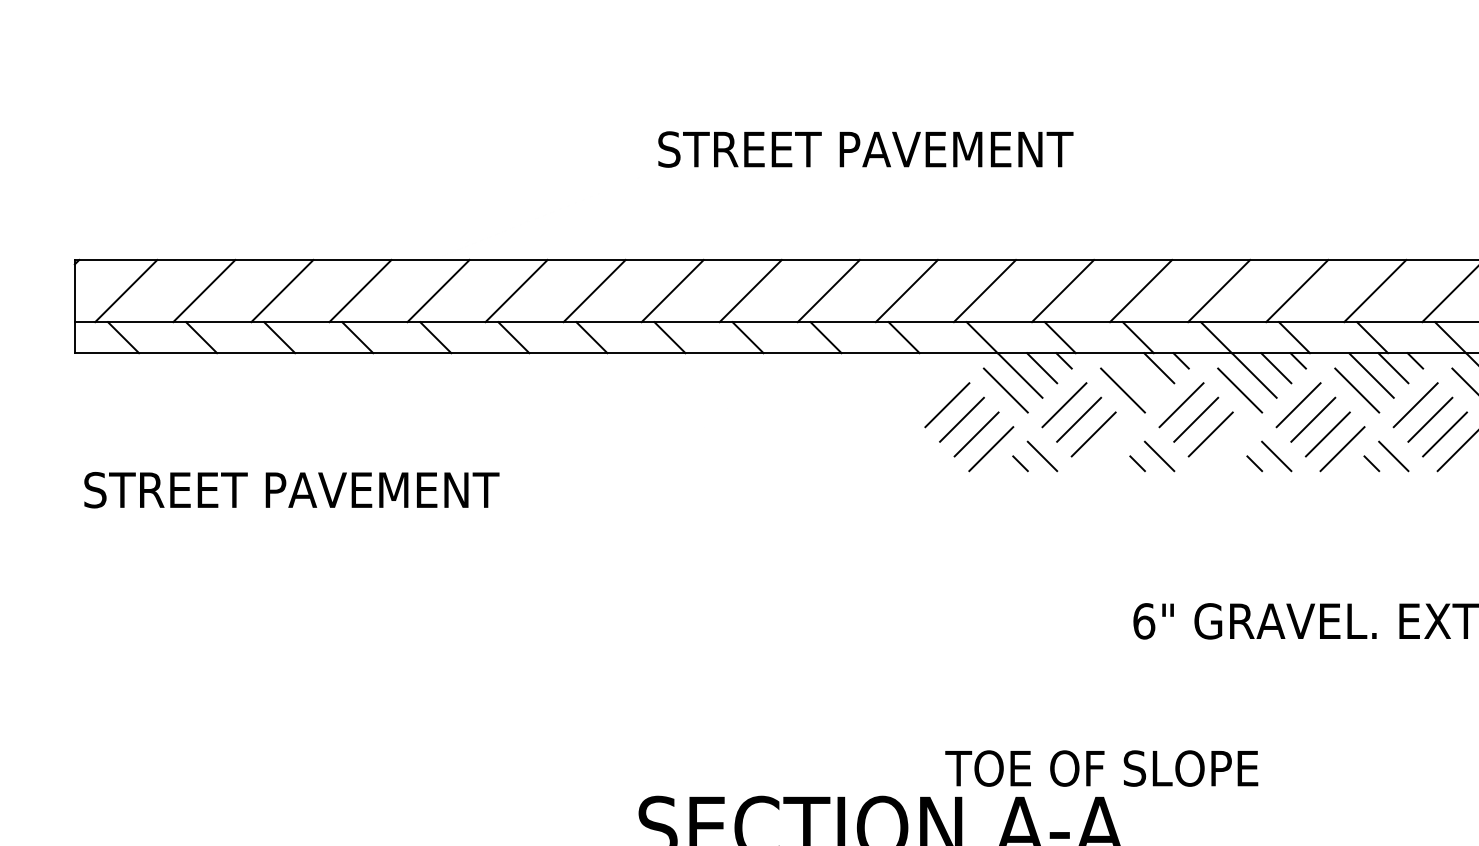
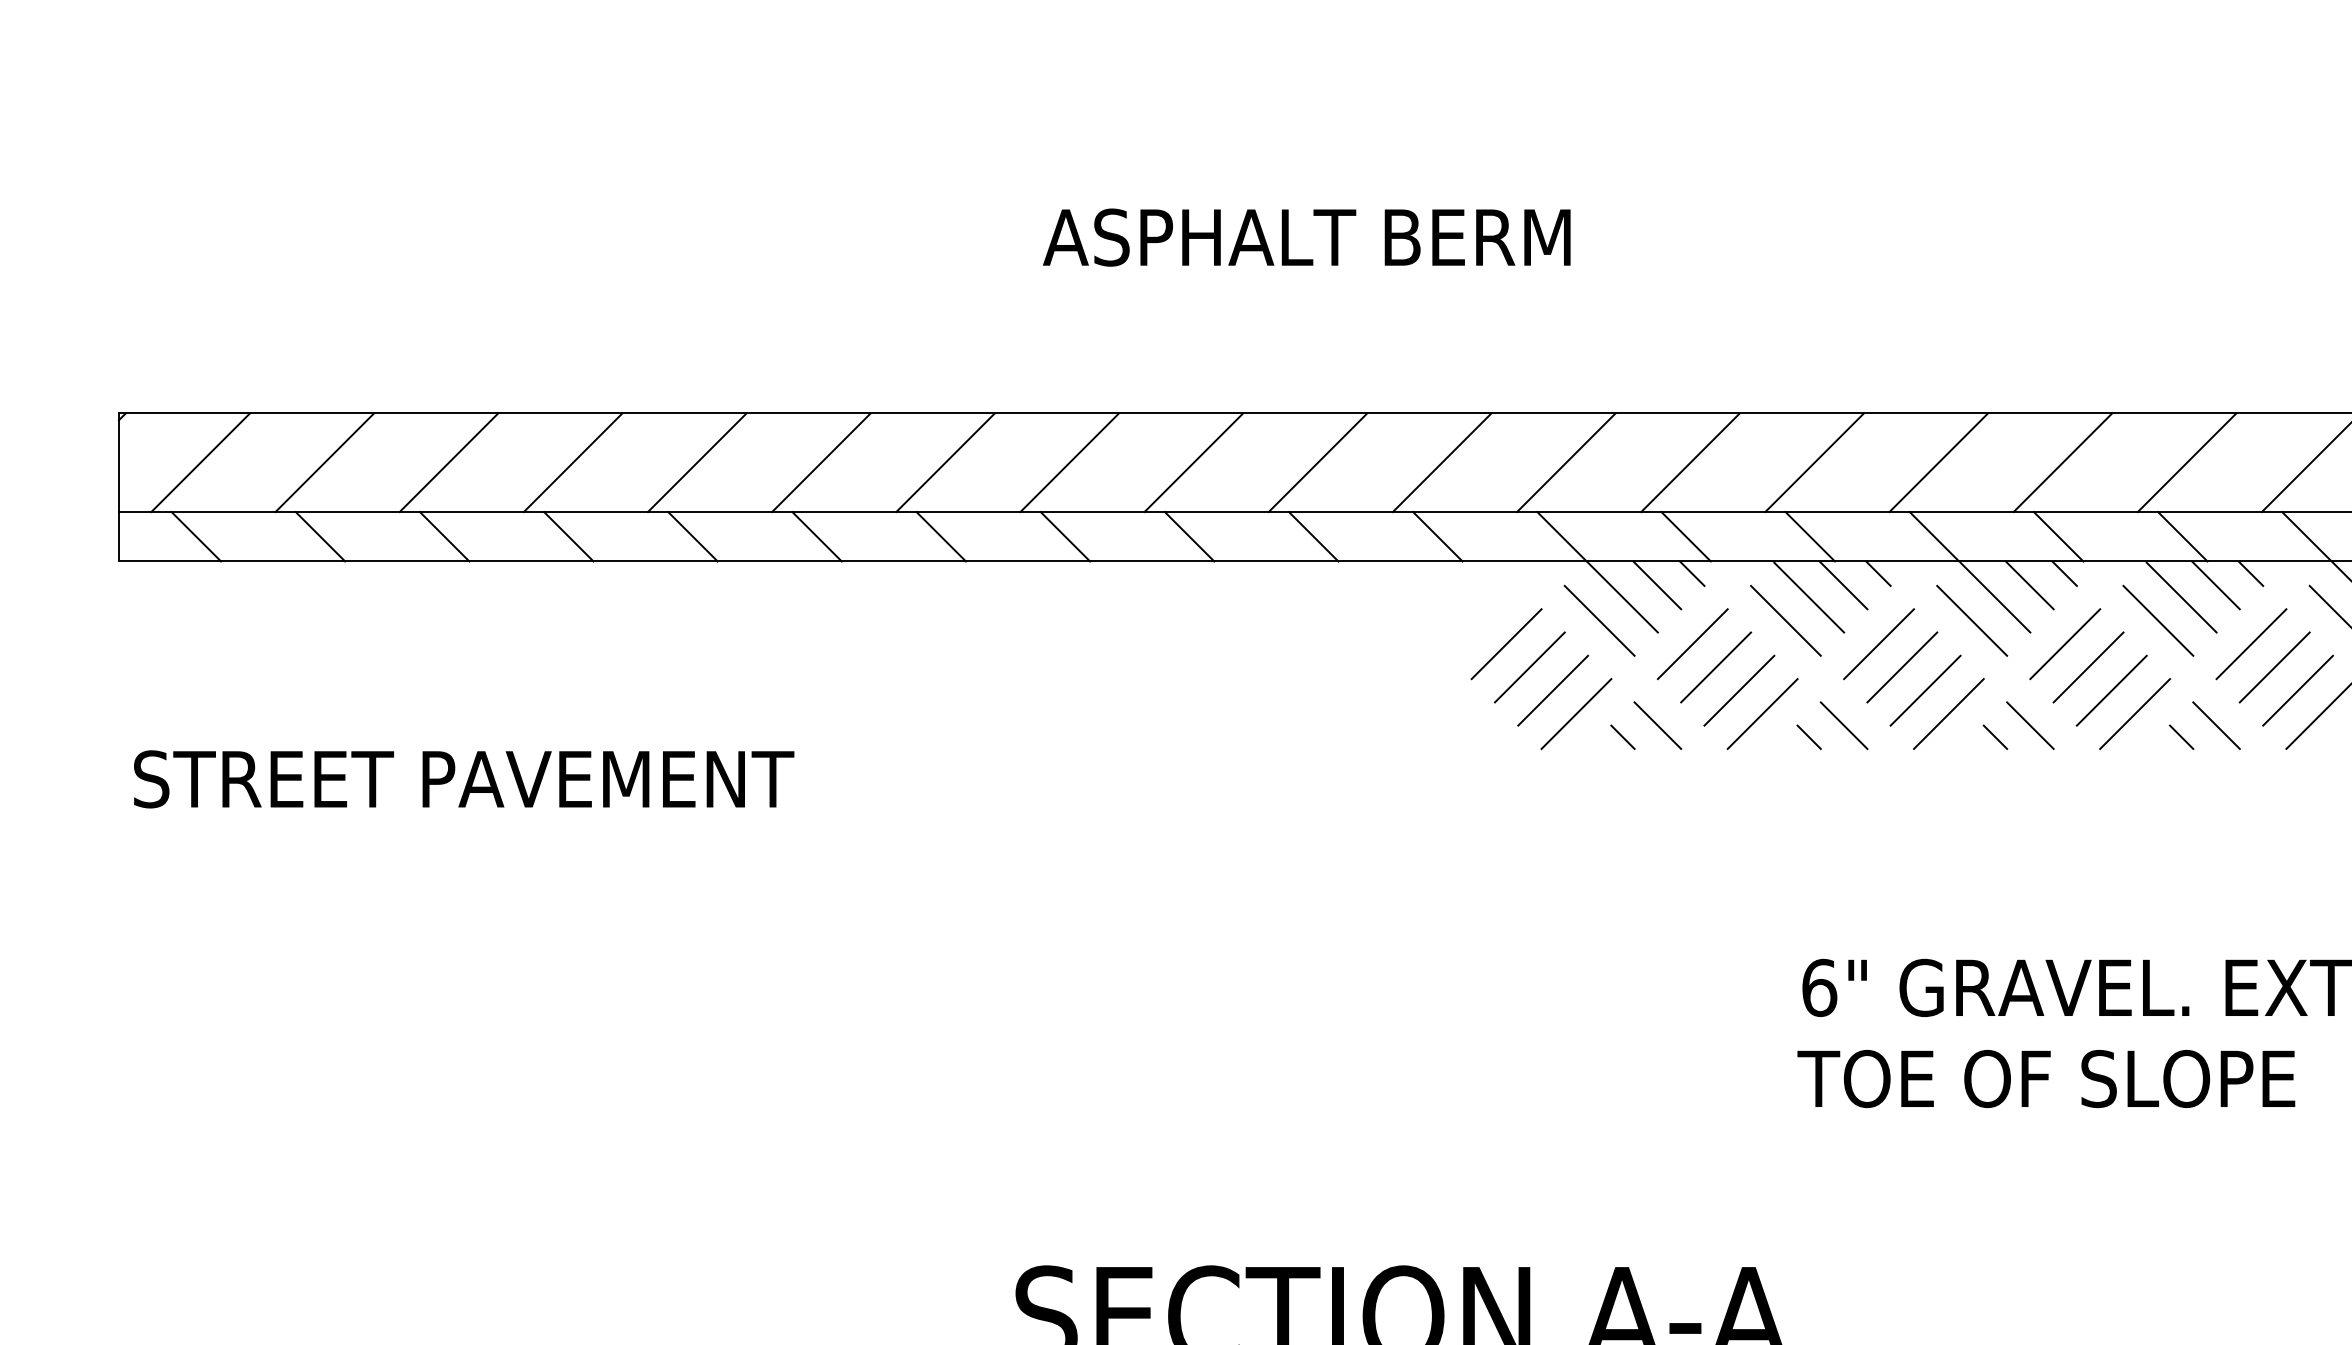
text: (864, 149) -> (1374, 237), STREET PAVEMENT -> ASPHALT BERM
line: (1137, 375) -> (1808, 596), added
line: (1108, 449) -> (1762, 714), added
line: (1225, 449) -> (1948, 714), added
text: (1101, 768) -> (2045, 1078), moved

